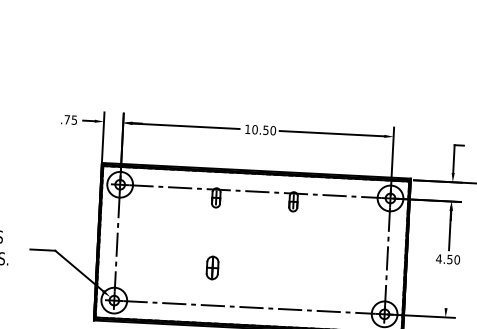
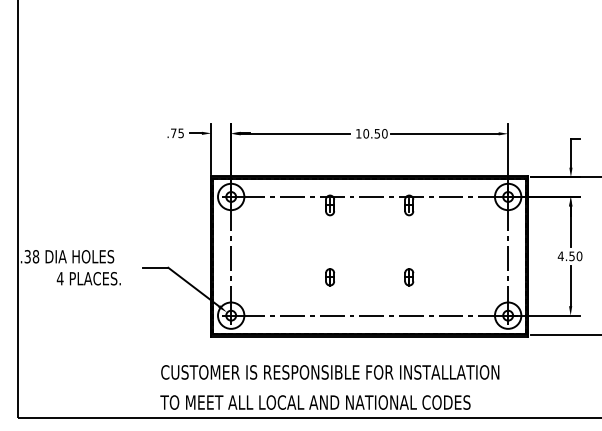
part: (213, 268) -> (330, 277), size x0.71
part: (290, 272) -> (409, 277), added
line: (446, 287) -> (570, 285), added

